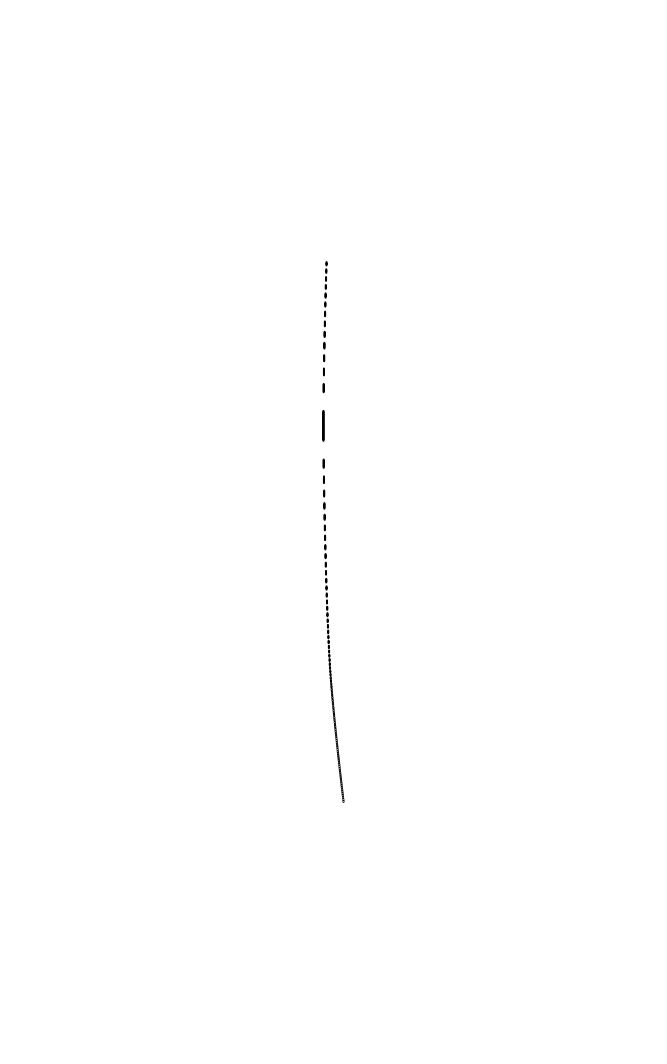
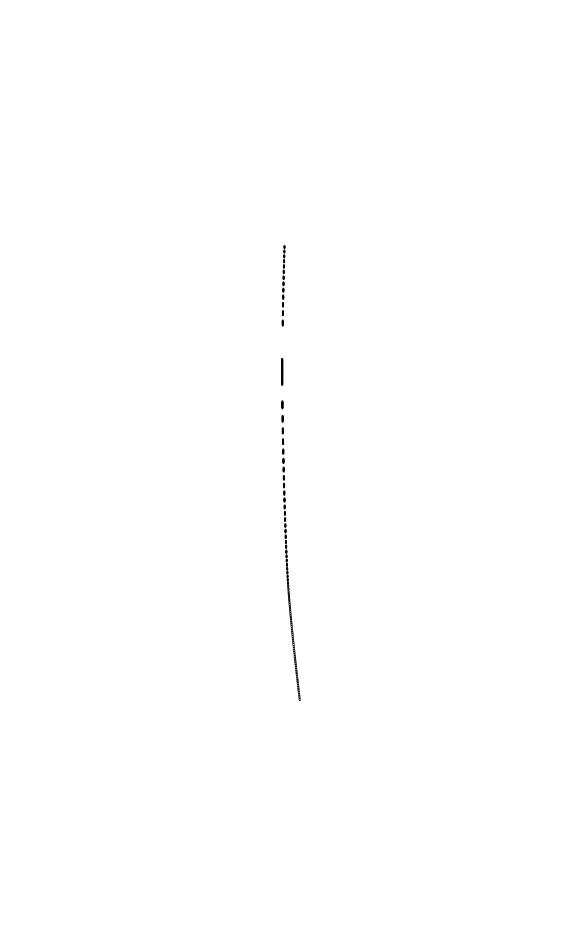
part: (324, 327) -> (283, 285), size x0.7

